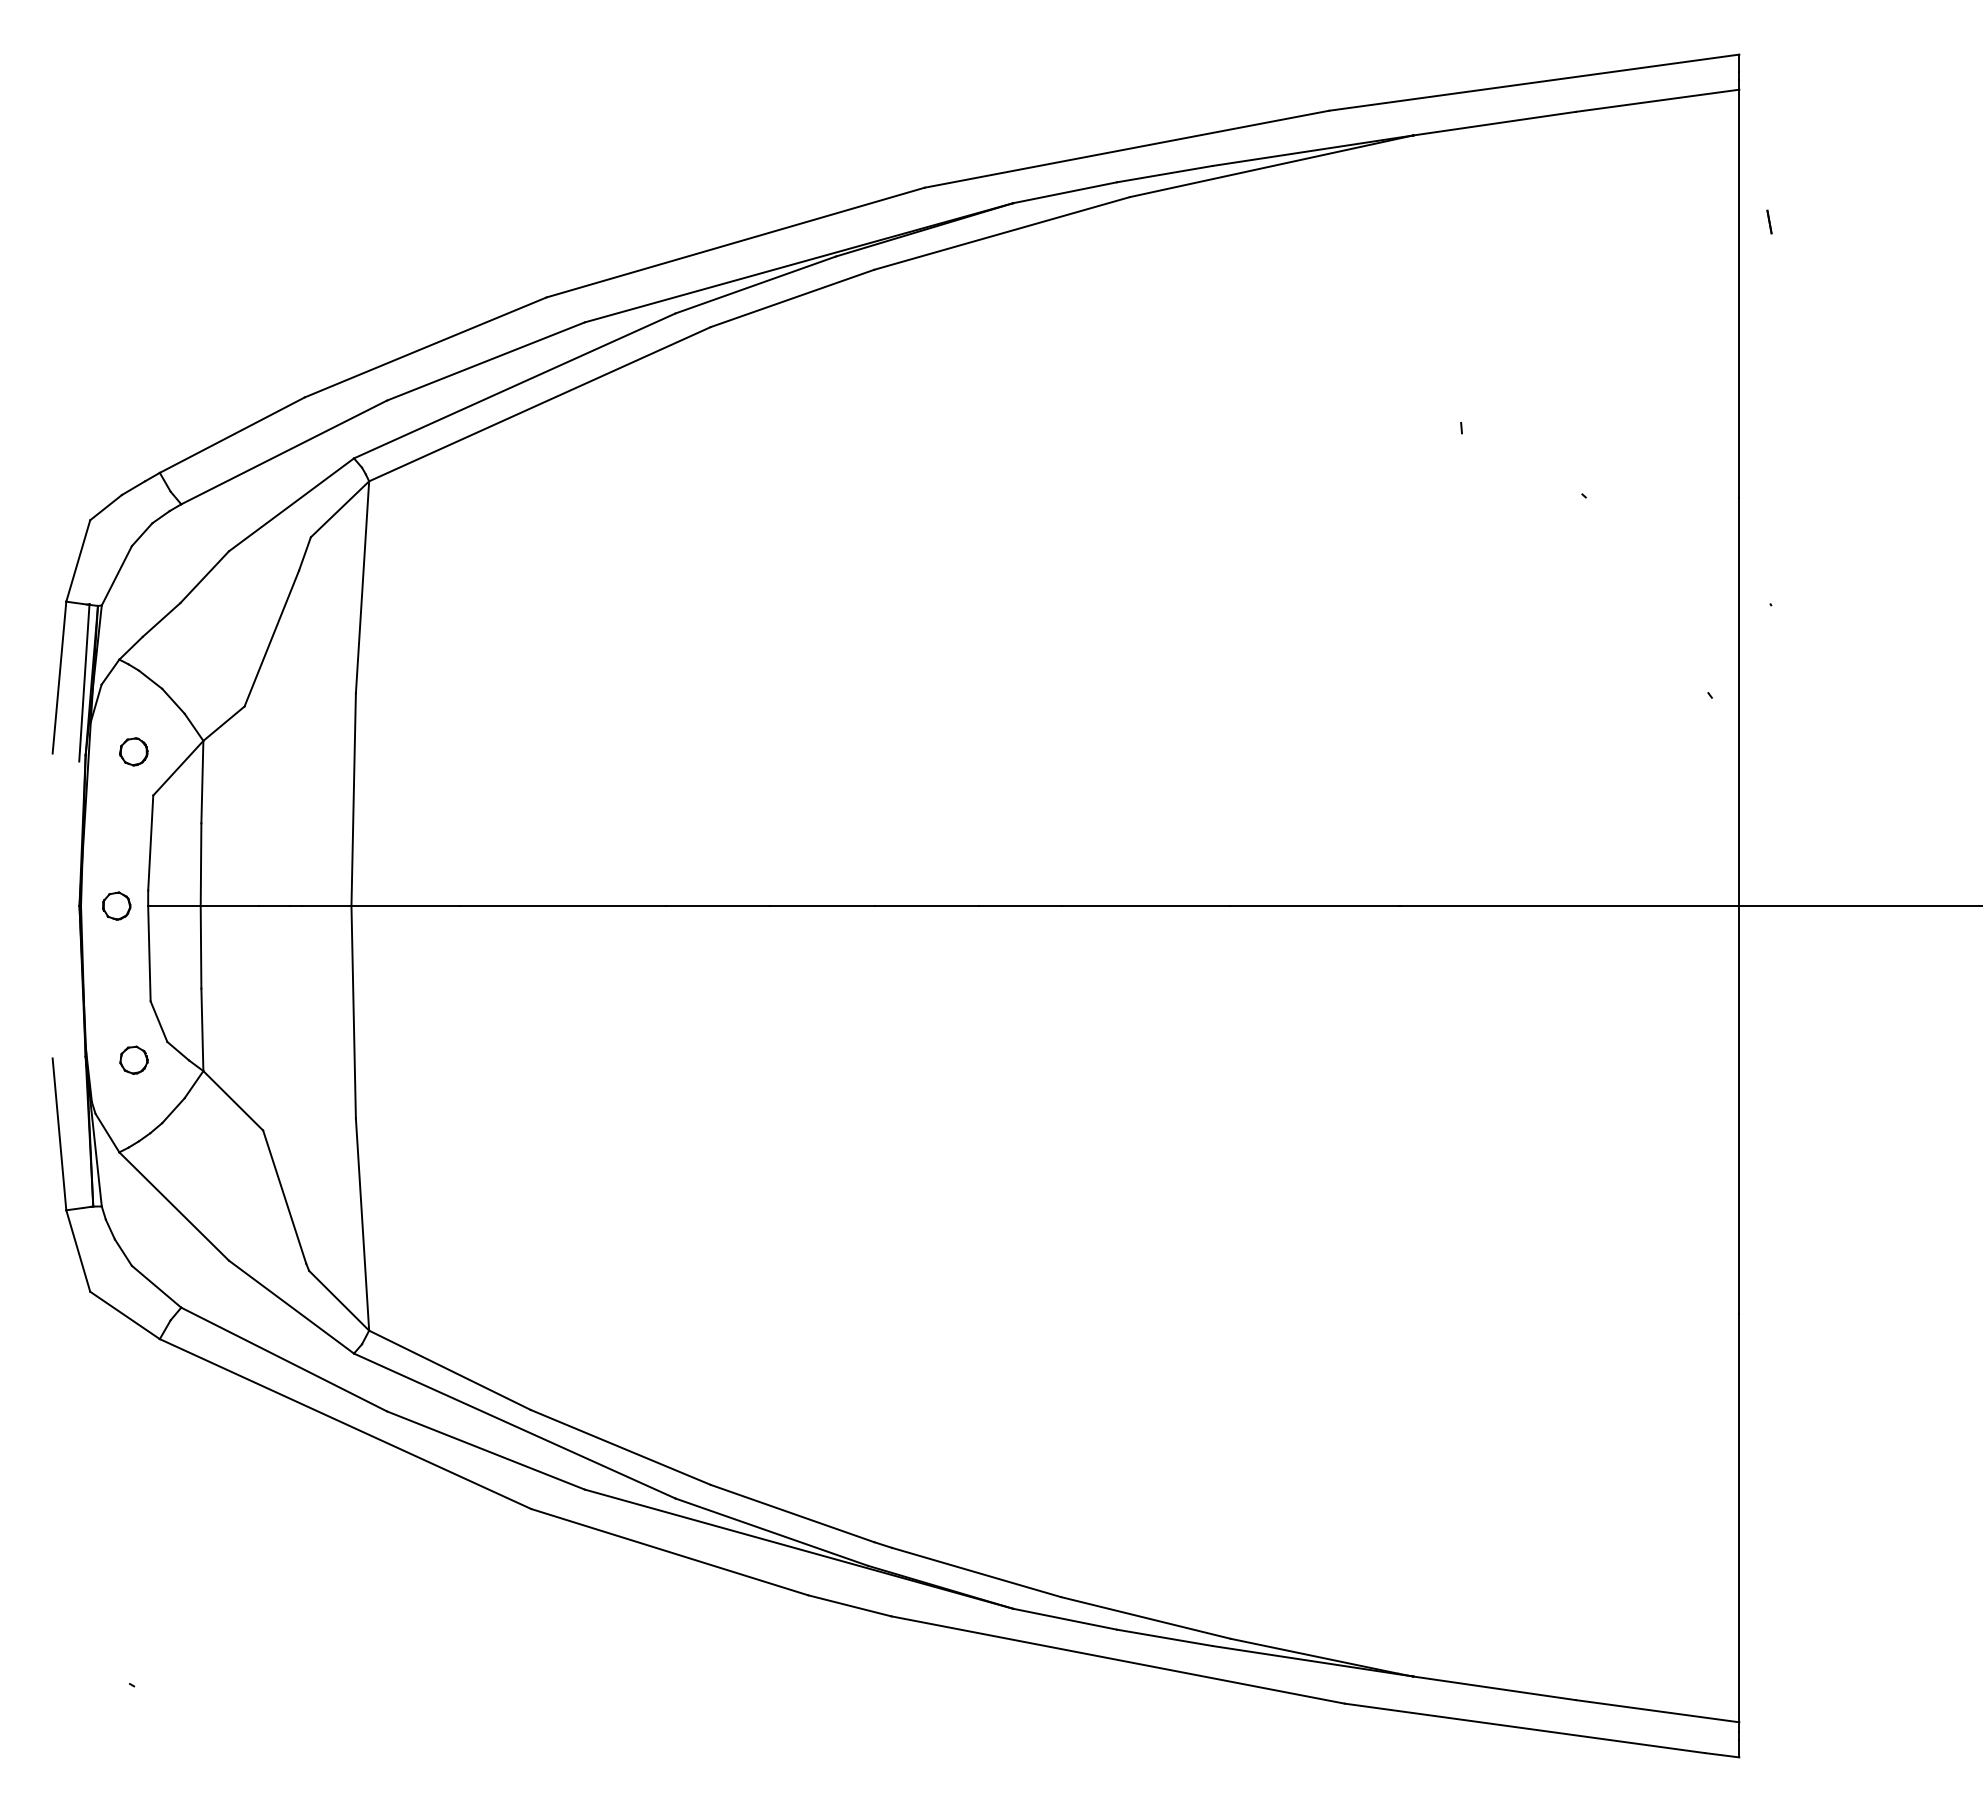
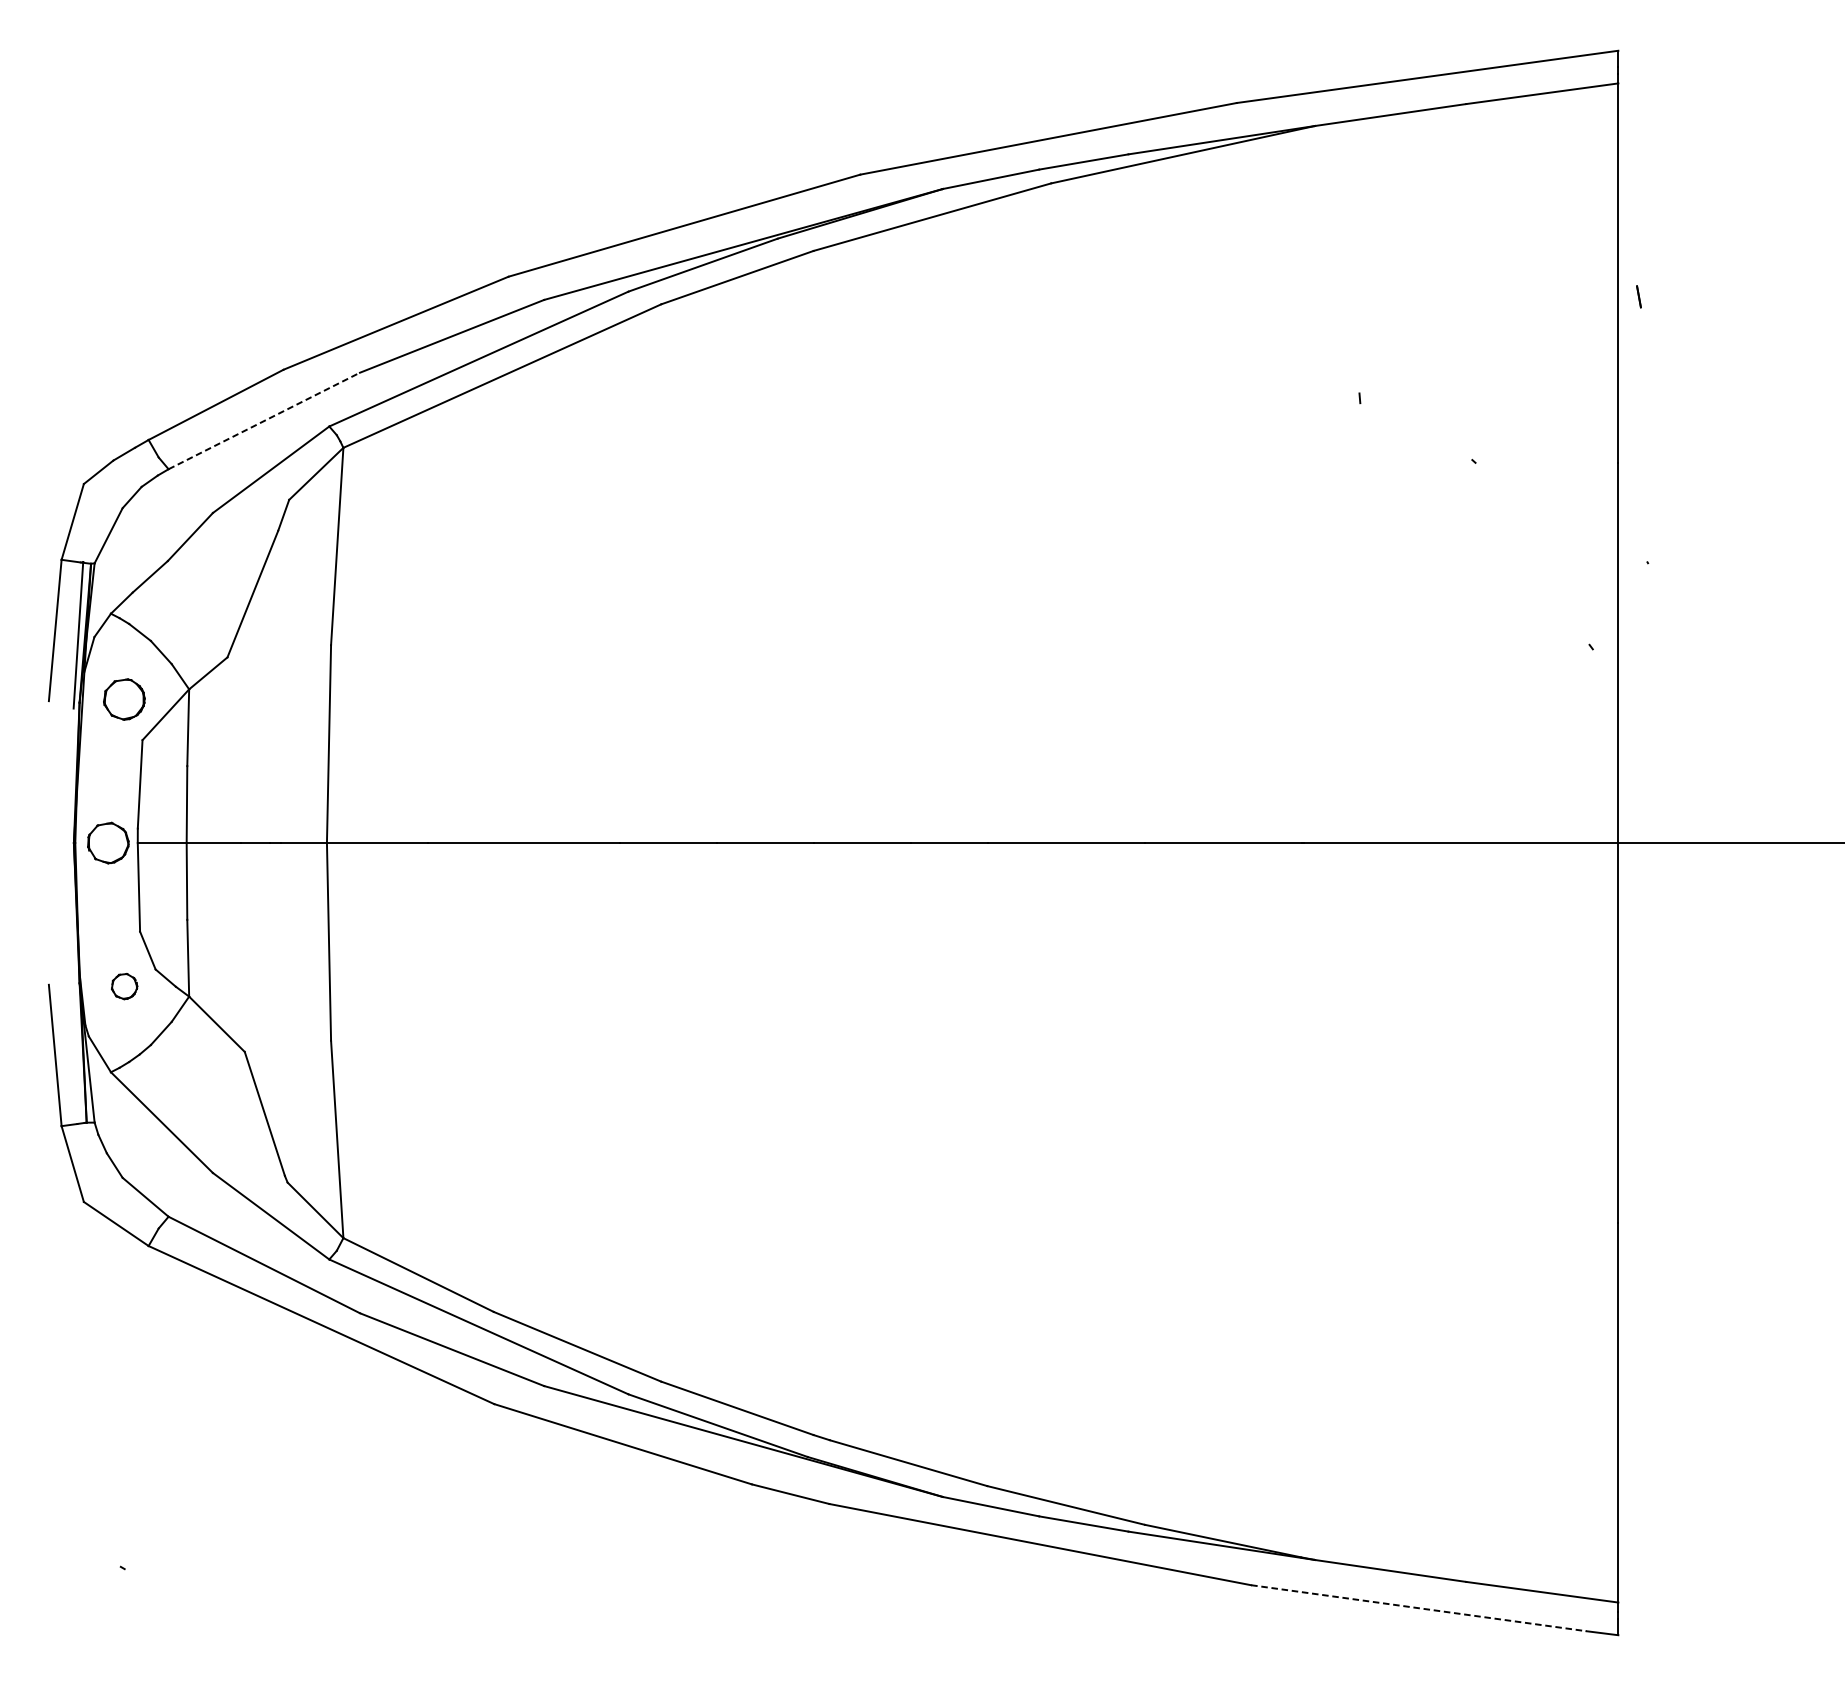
line: (1769, 221) -> (1638, 296), moved
line: (284, 452) -> (264, 421), solid -> dashed
part: (133, 751) -> (124, 699), size x1.6
part: (116, 905) -> (108, 842), size x1.6
line: (1524, 1728) -> (1418, 1608), solid -> dashed

